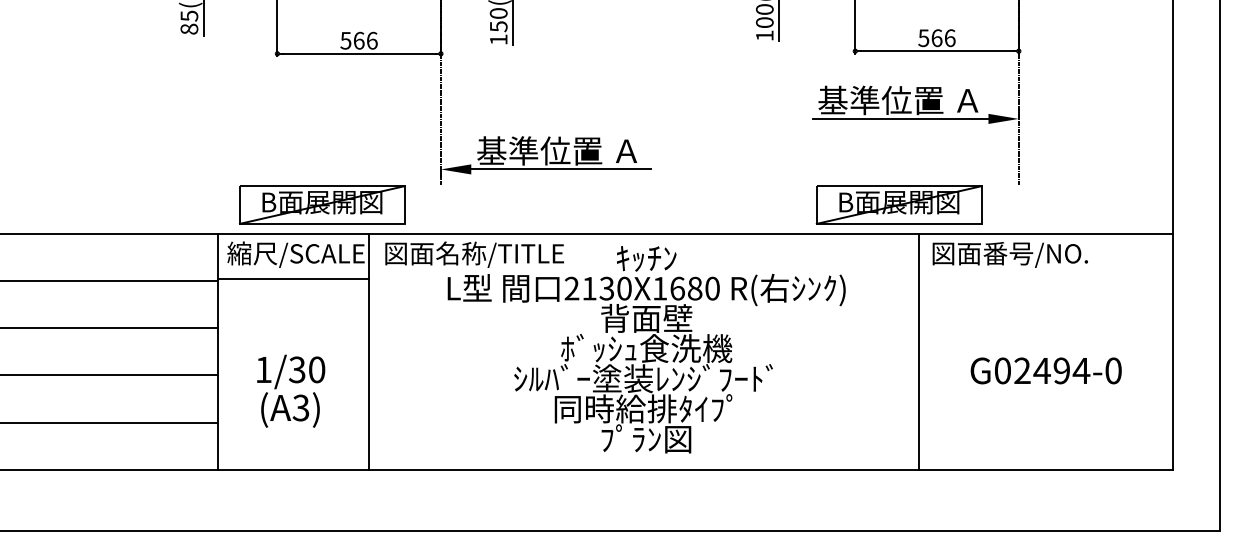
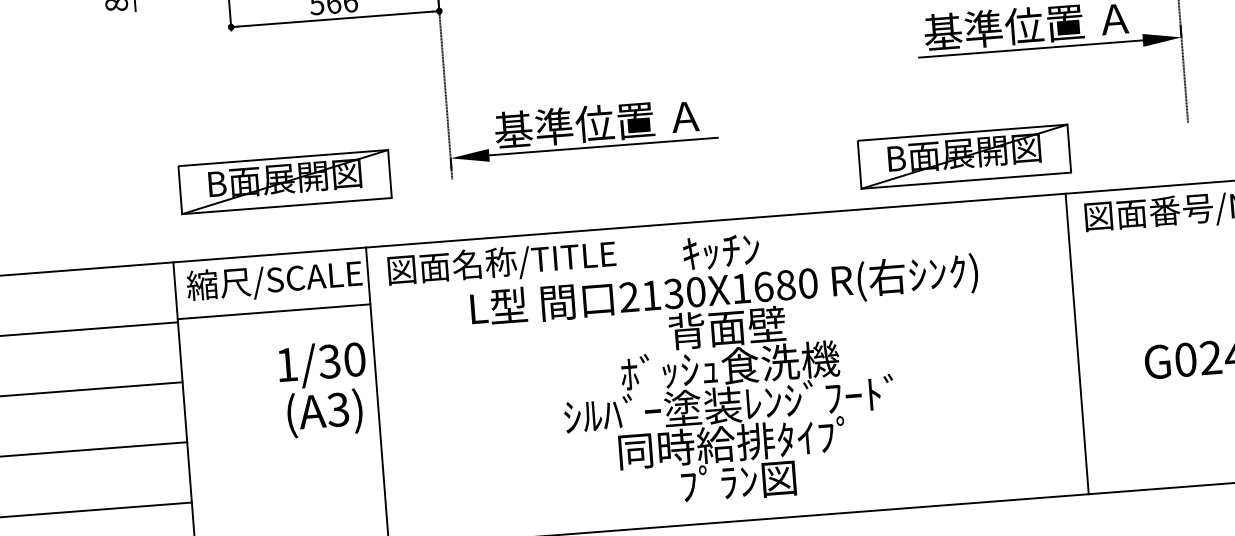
part: (321, 204) -> (284, 181), moved
part: (898, 204) -> (963, 156), moved
text: (291, 390) -> (324, 388), moved

